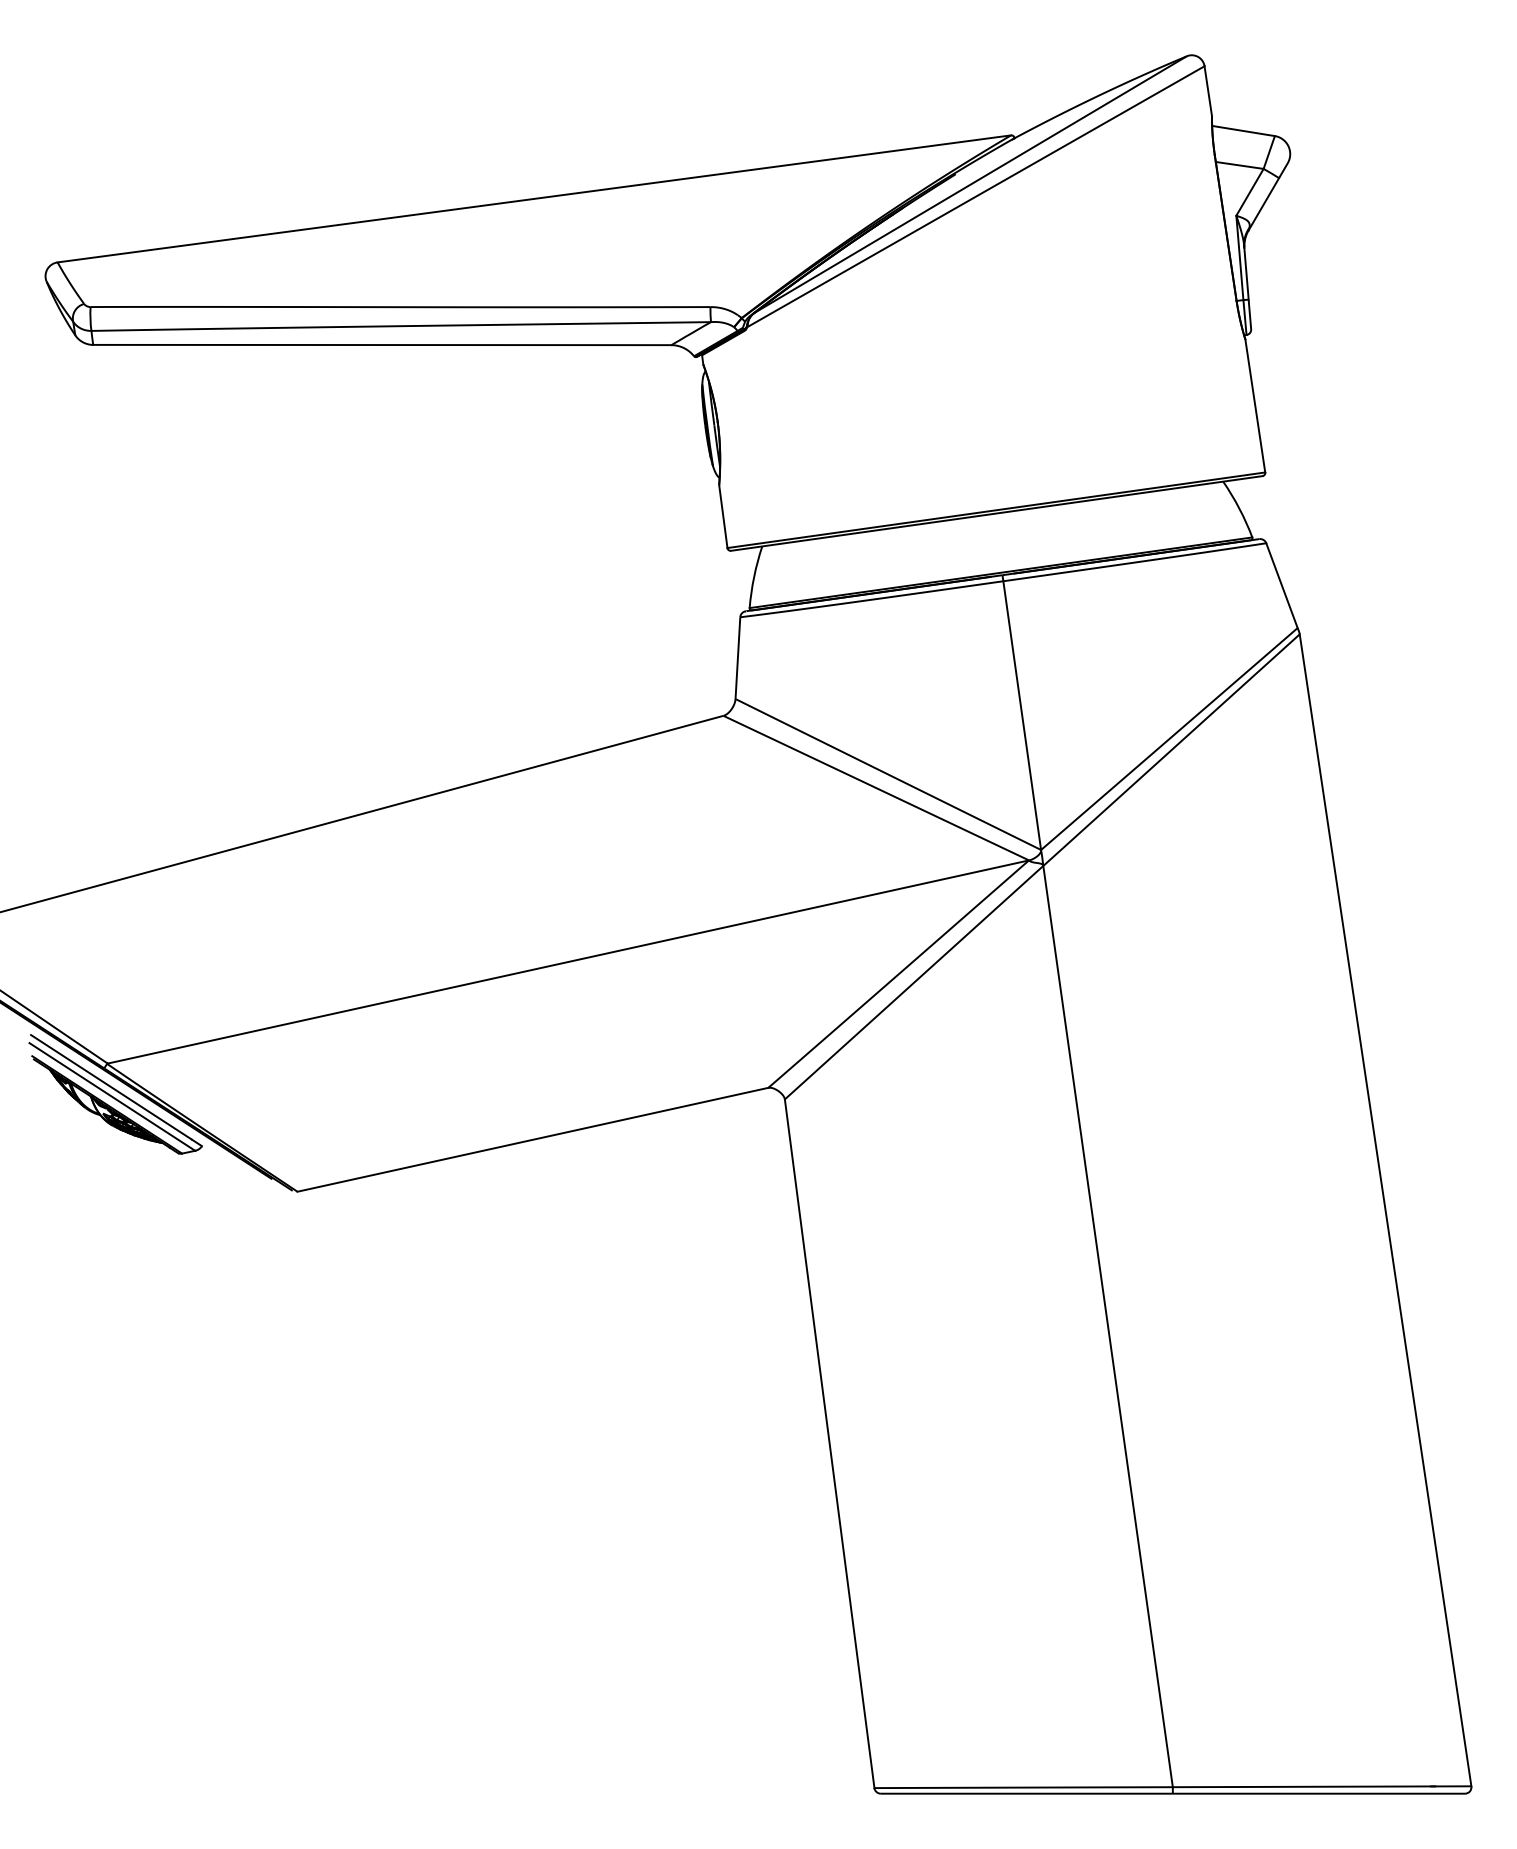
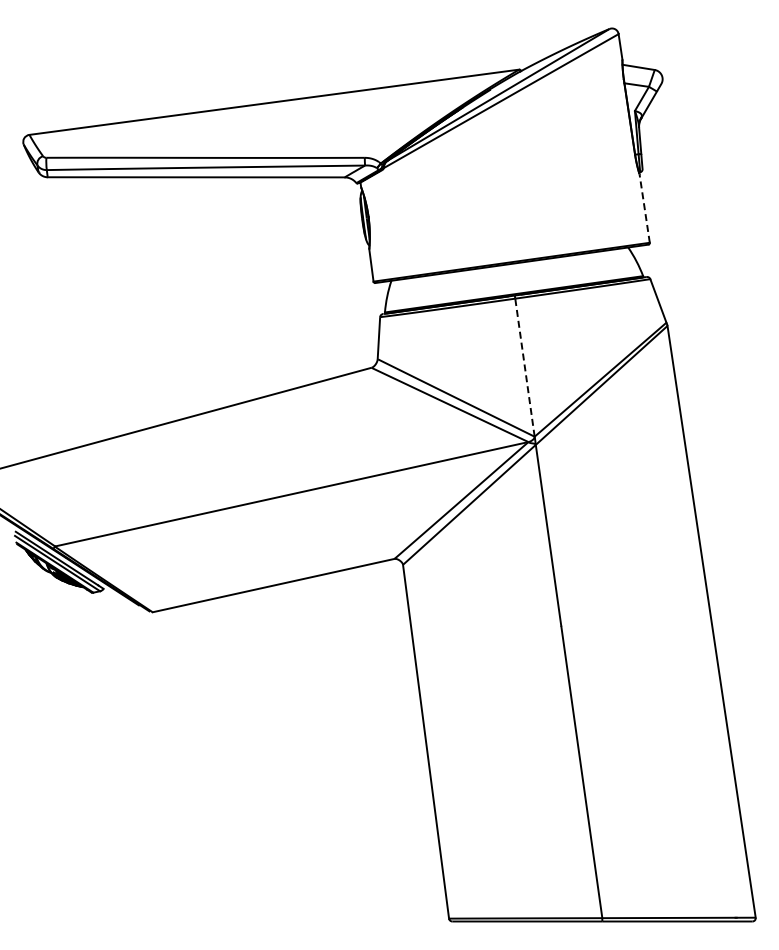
line: (1254, 405) -> (644, 208), solid -> dashed
line: (1021, 713) -> (524, 366), solid -> dashed

